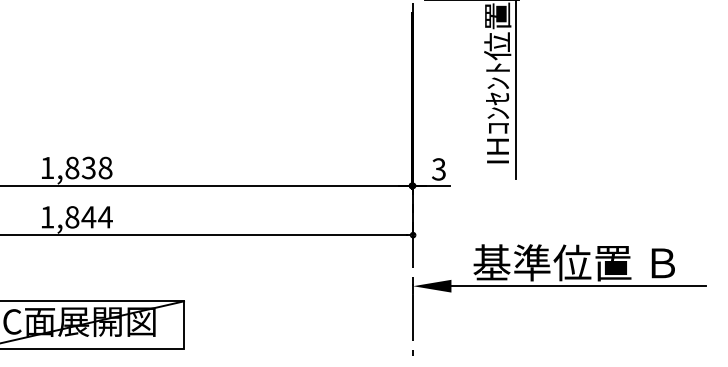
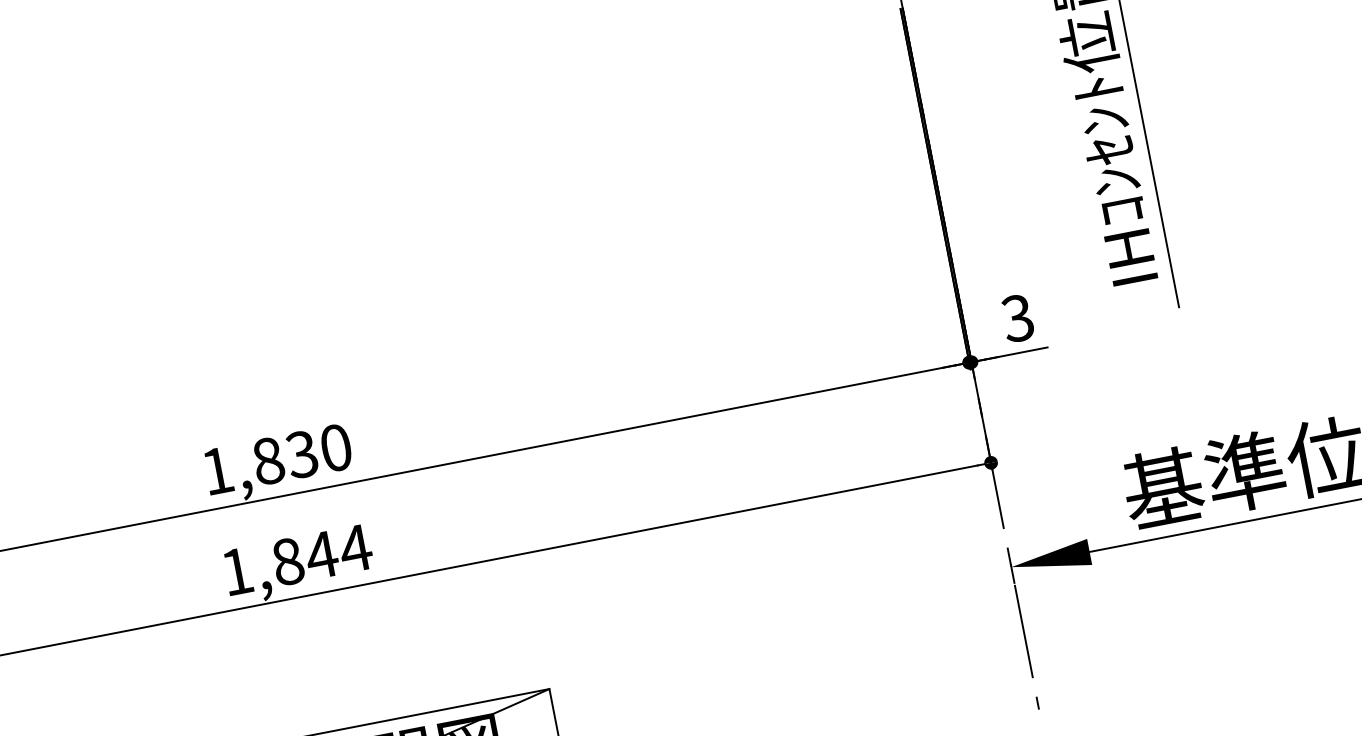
text: (105, 168) -> (336, 448), 1,838 -> 1,830

